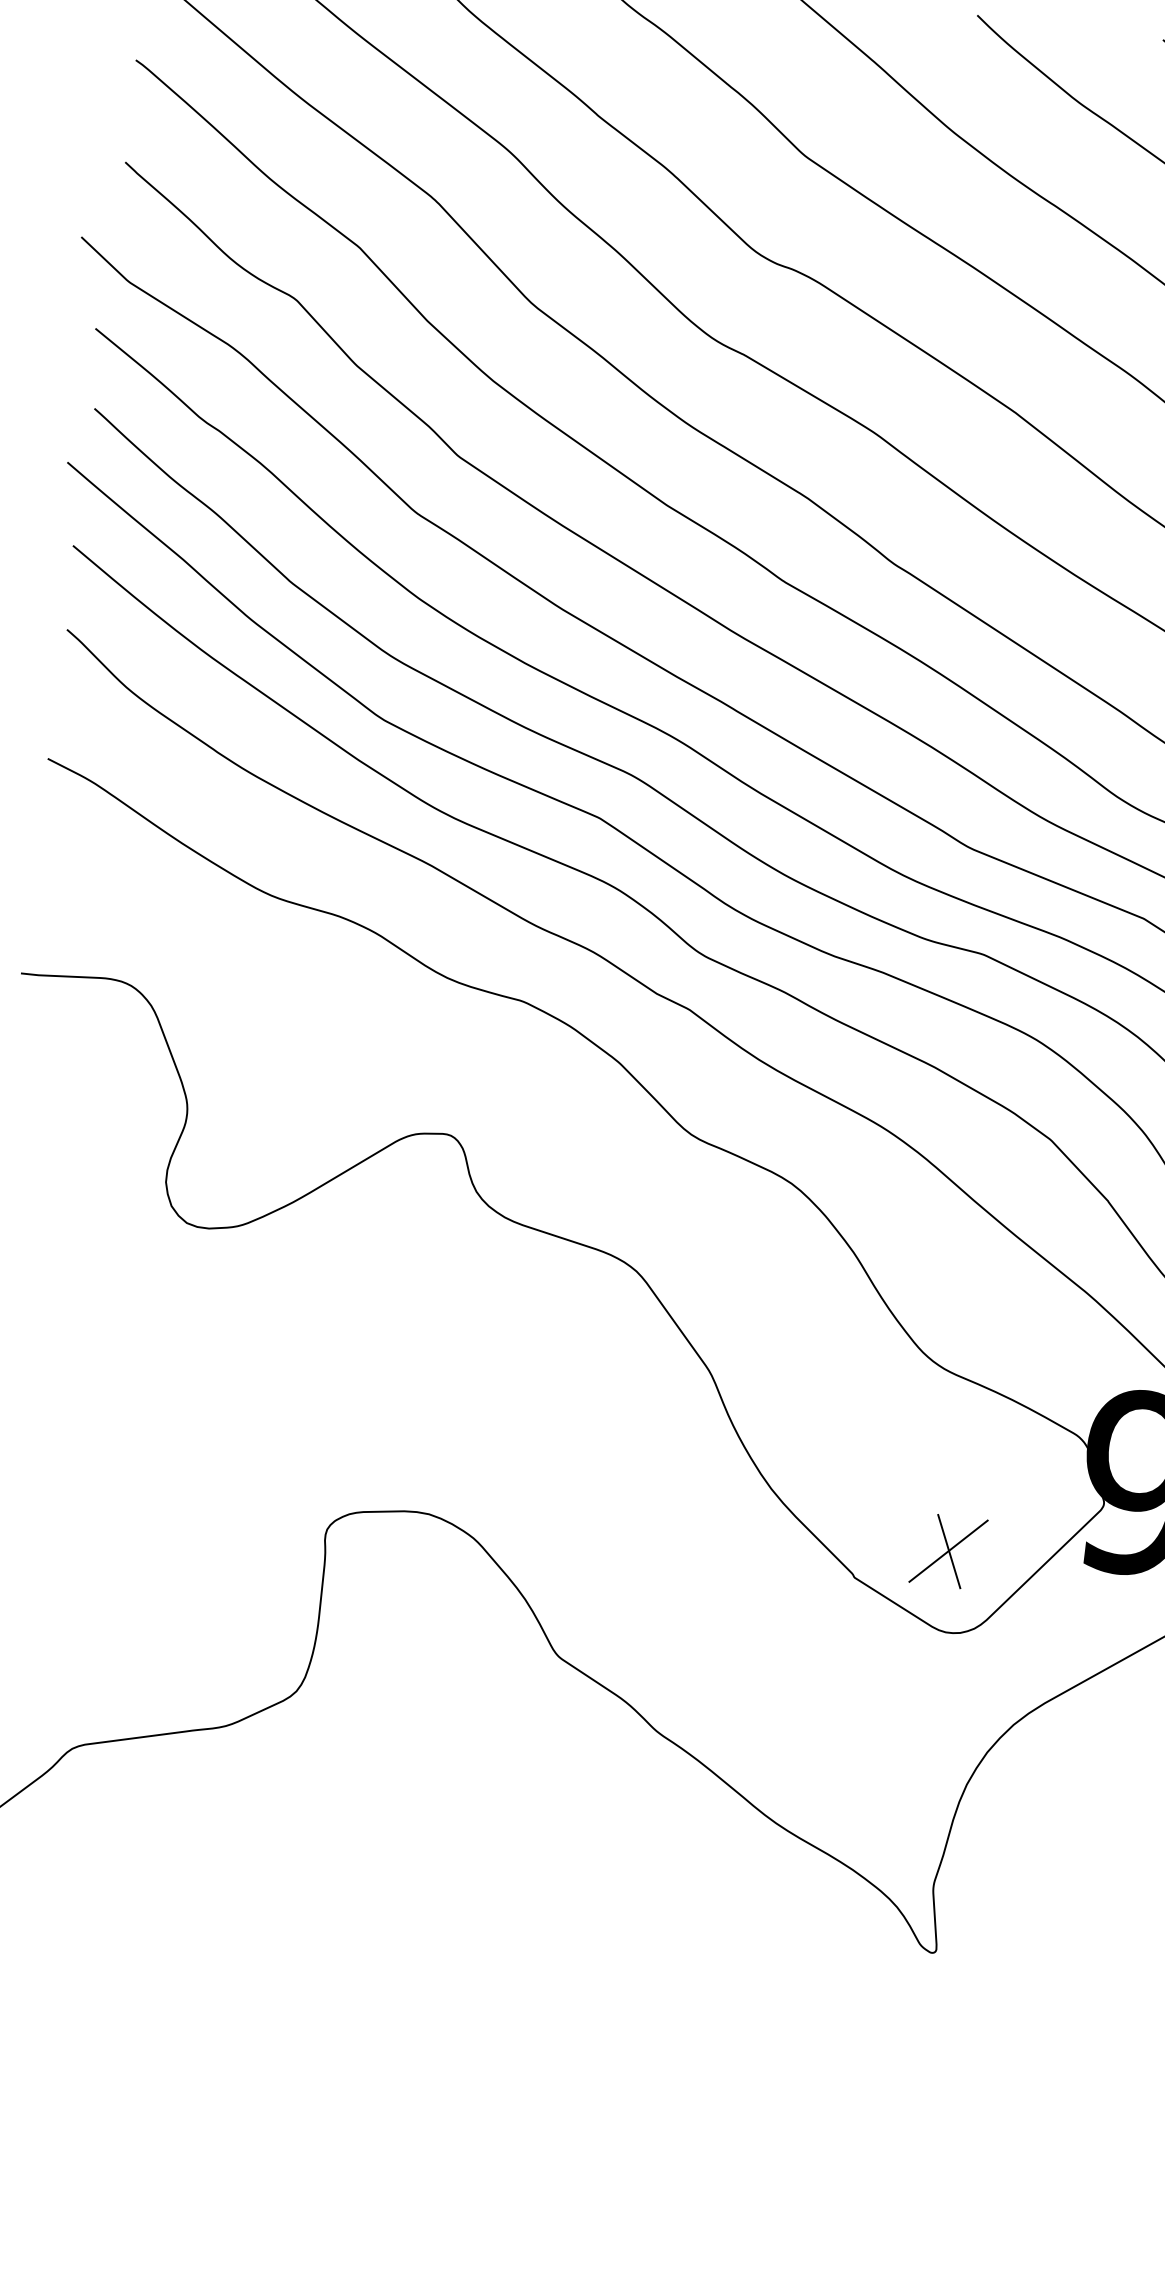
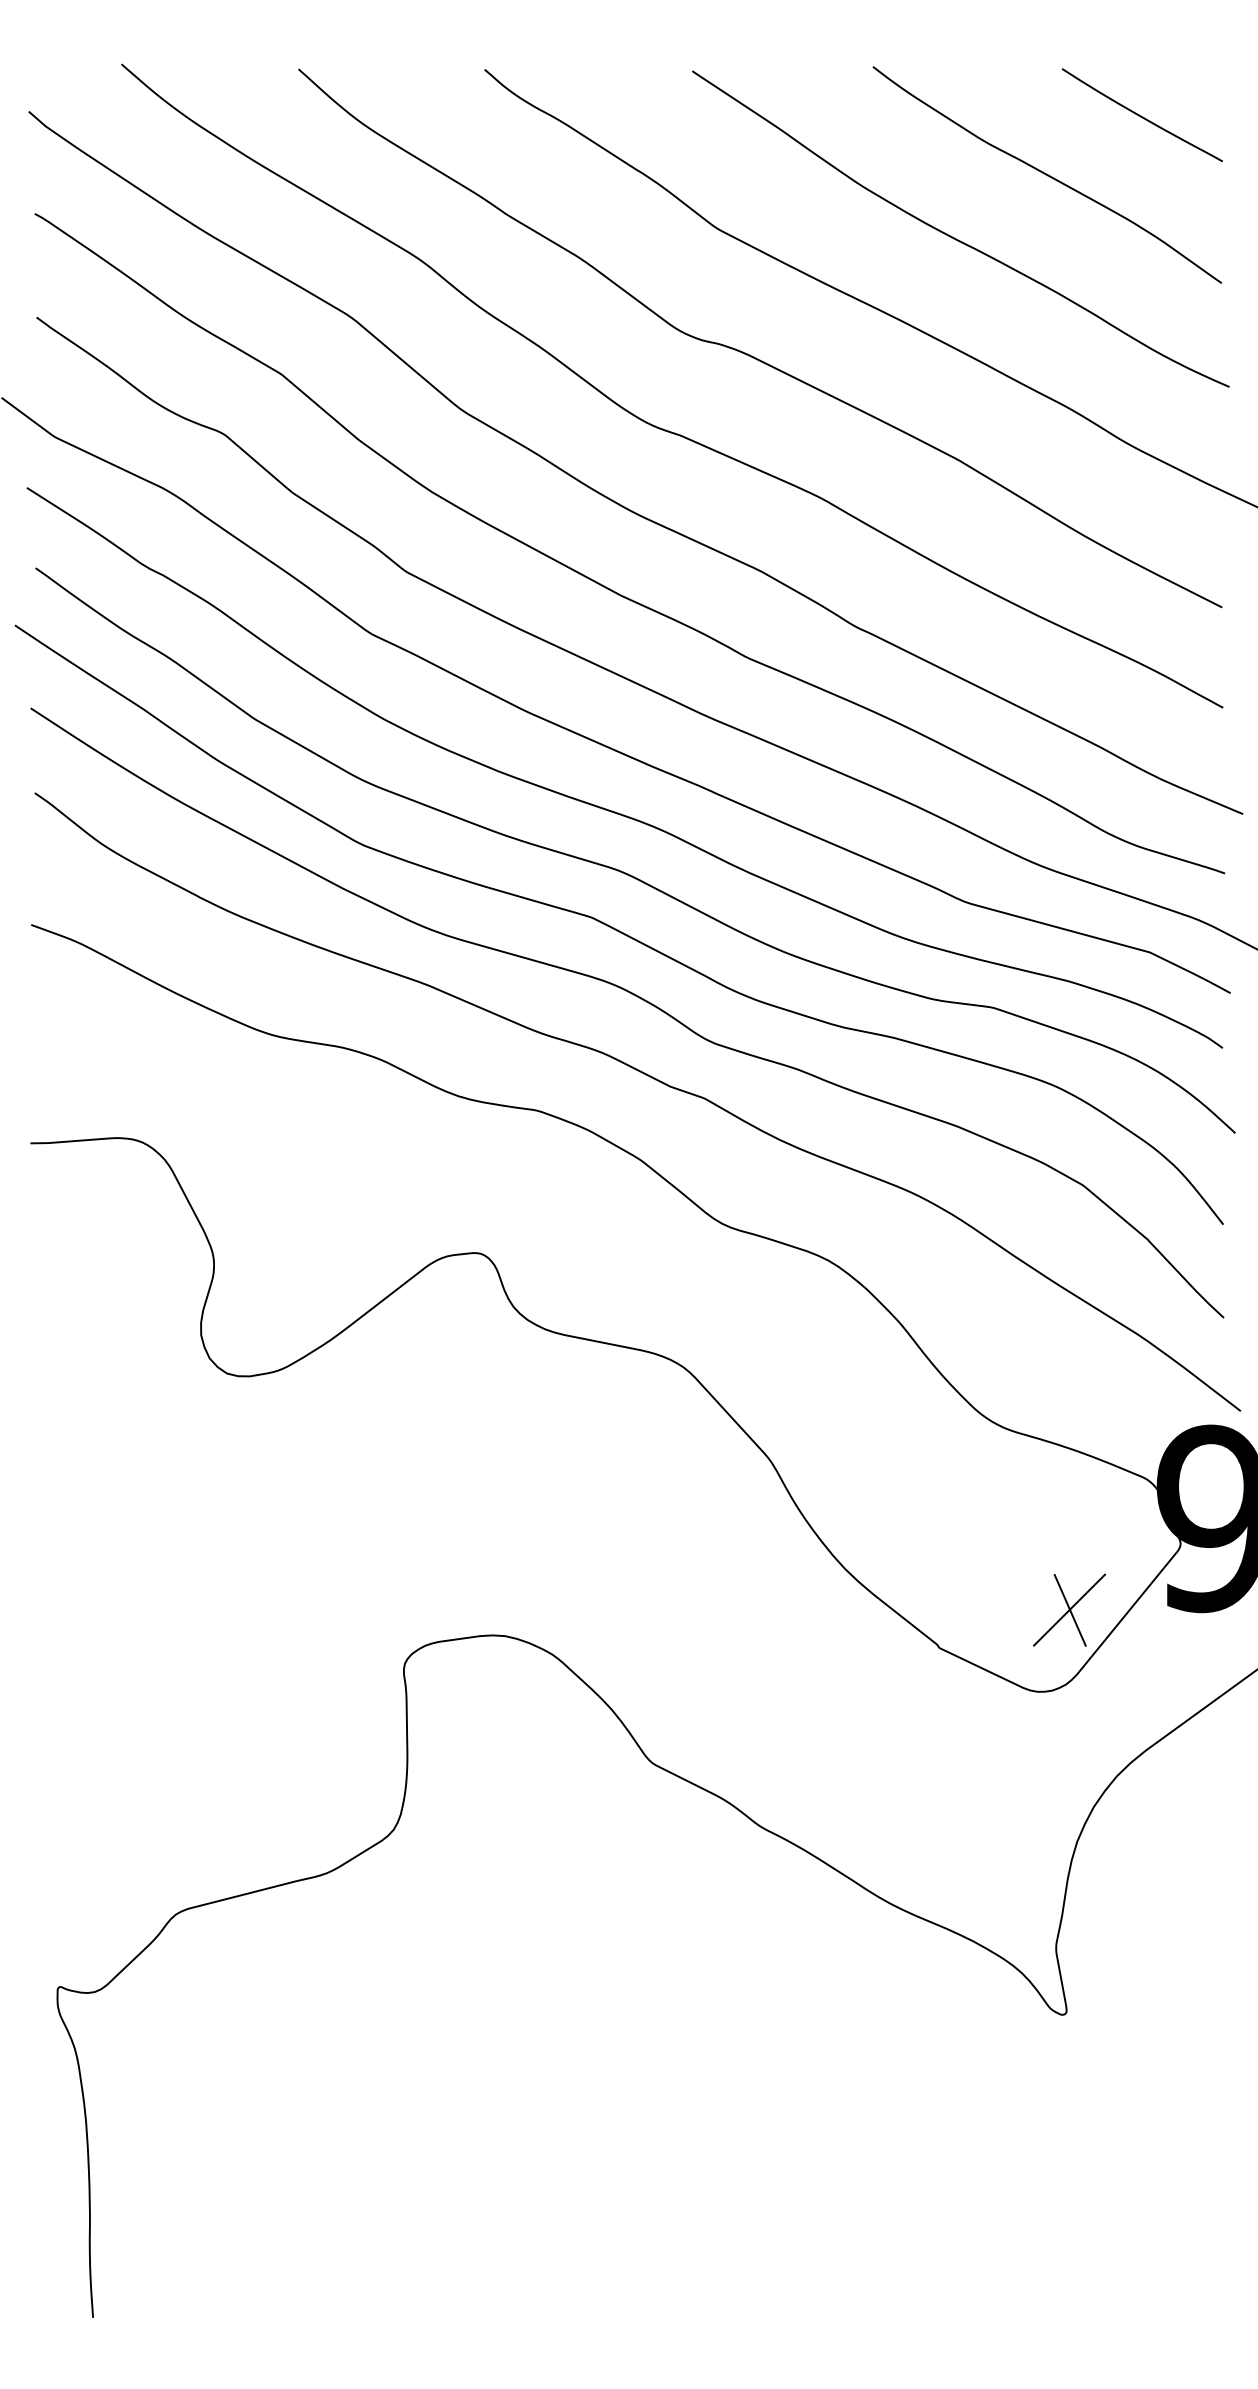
part: (948, 1550) -> (1069, 1609), moved

